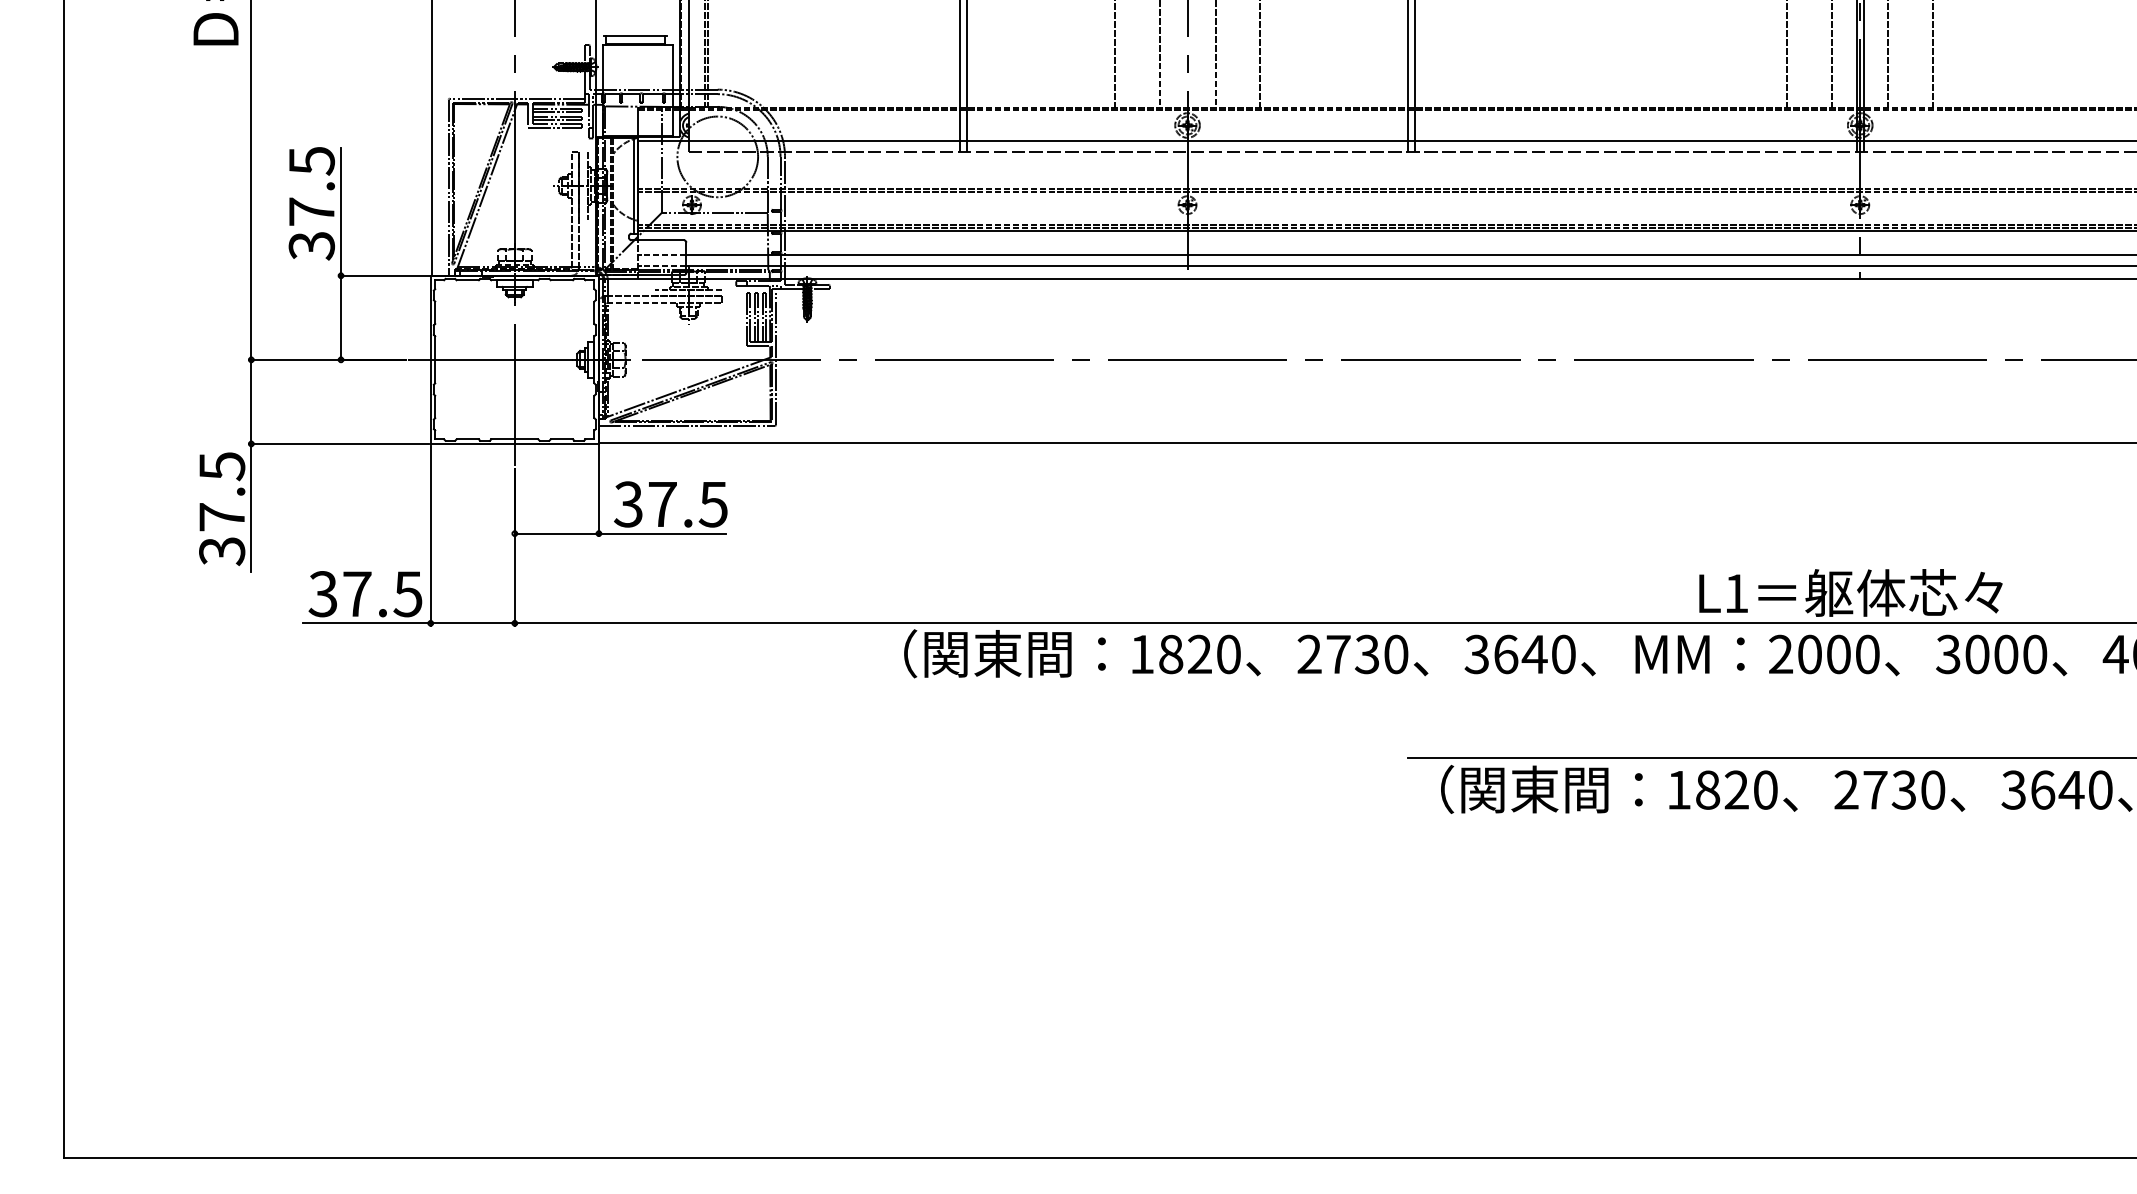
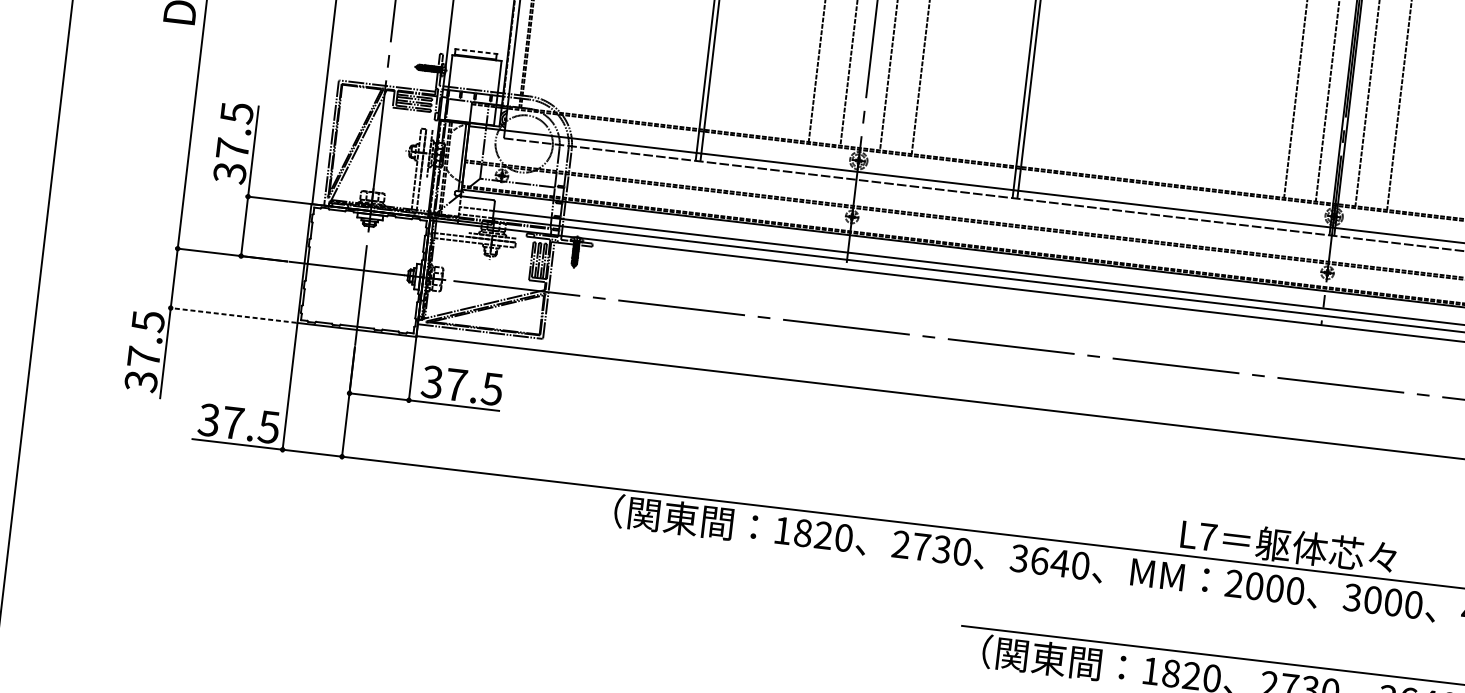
line: (635, 35) -> (476, 51), solid -> dashed
line: (338, 443) -> (232, 314), solid -> dashed
text: (1736, 593) -> (1207, 537), L1 -> L7

